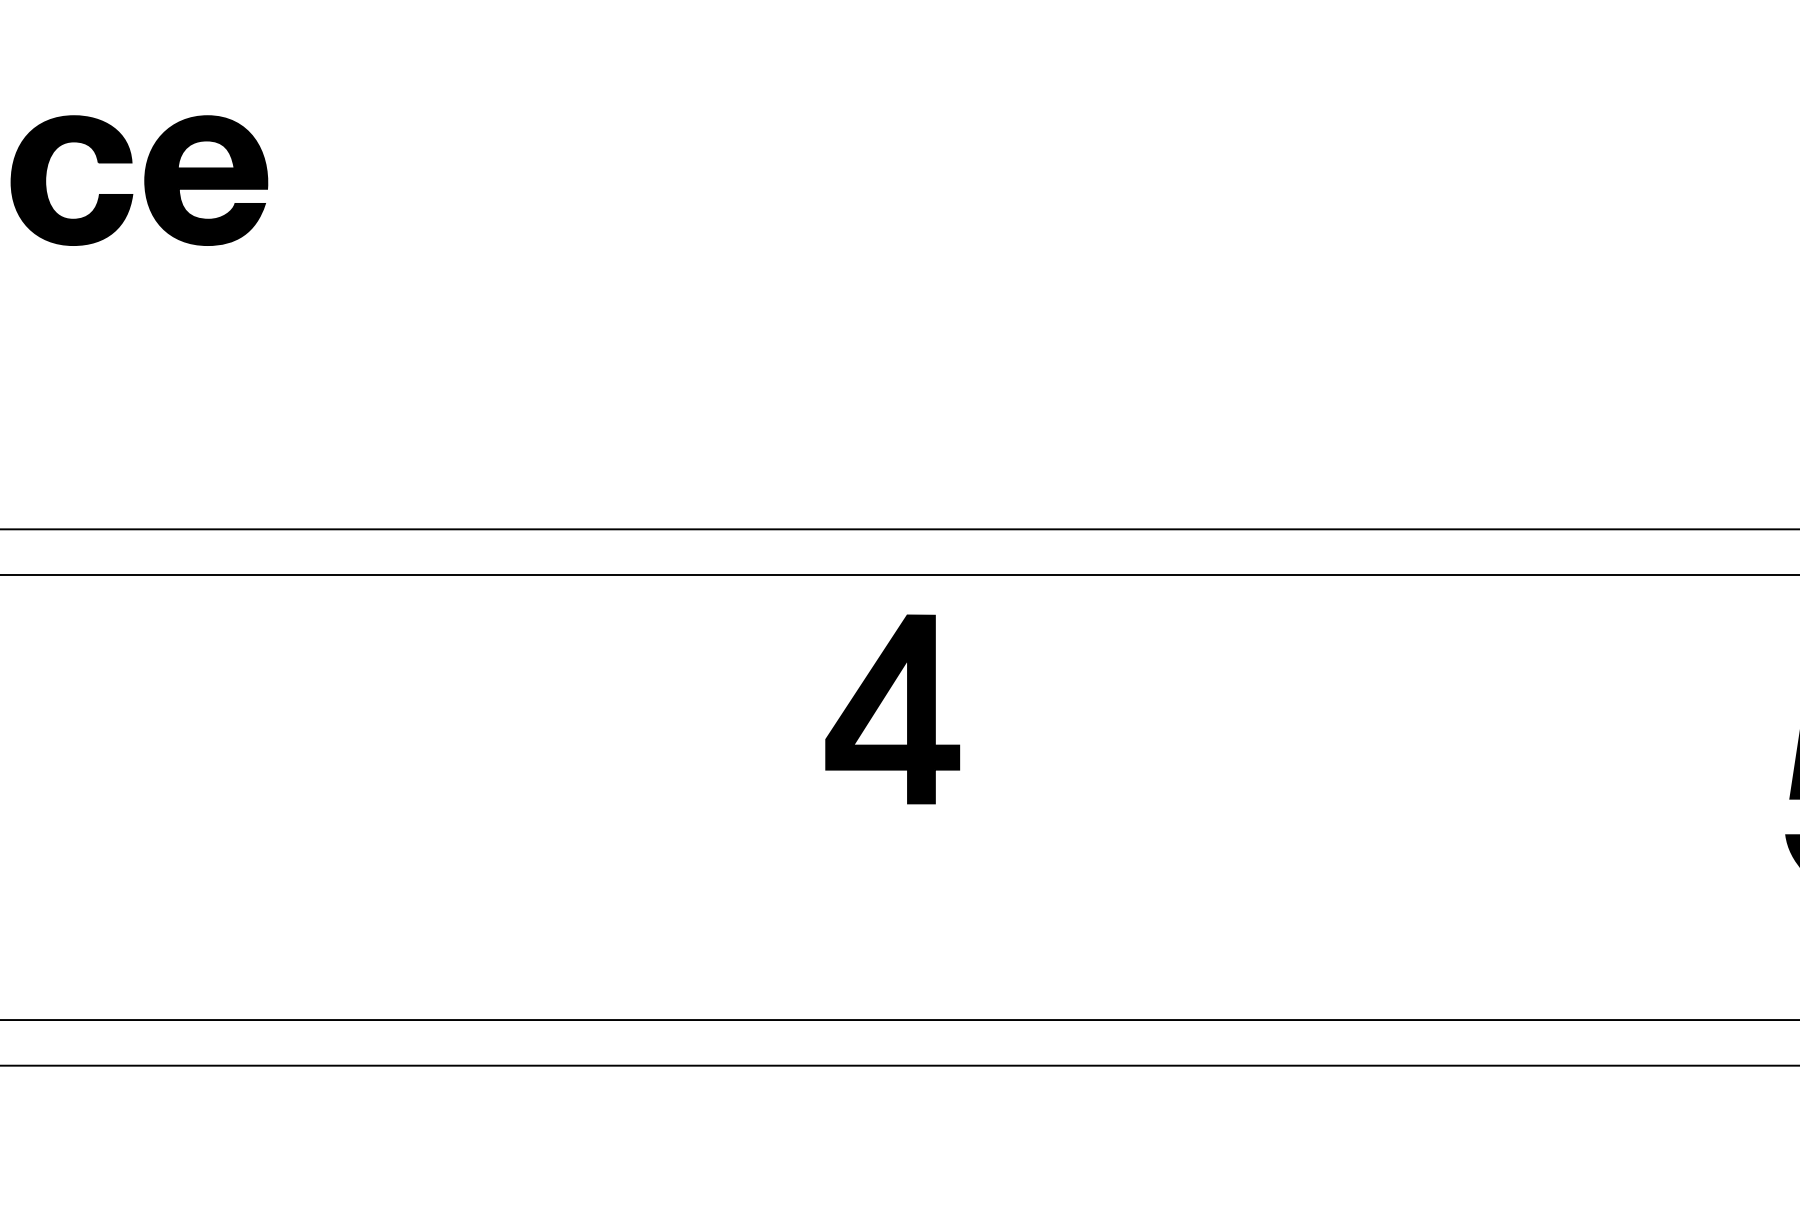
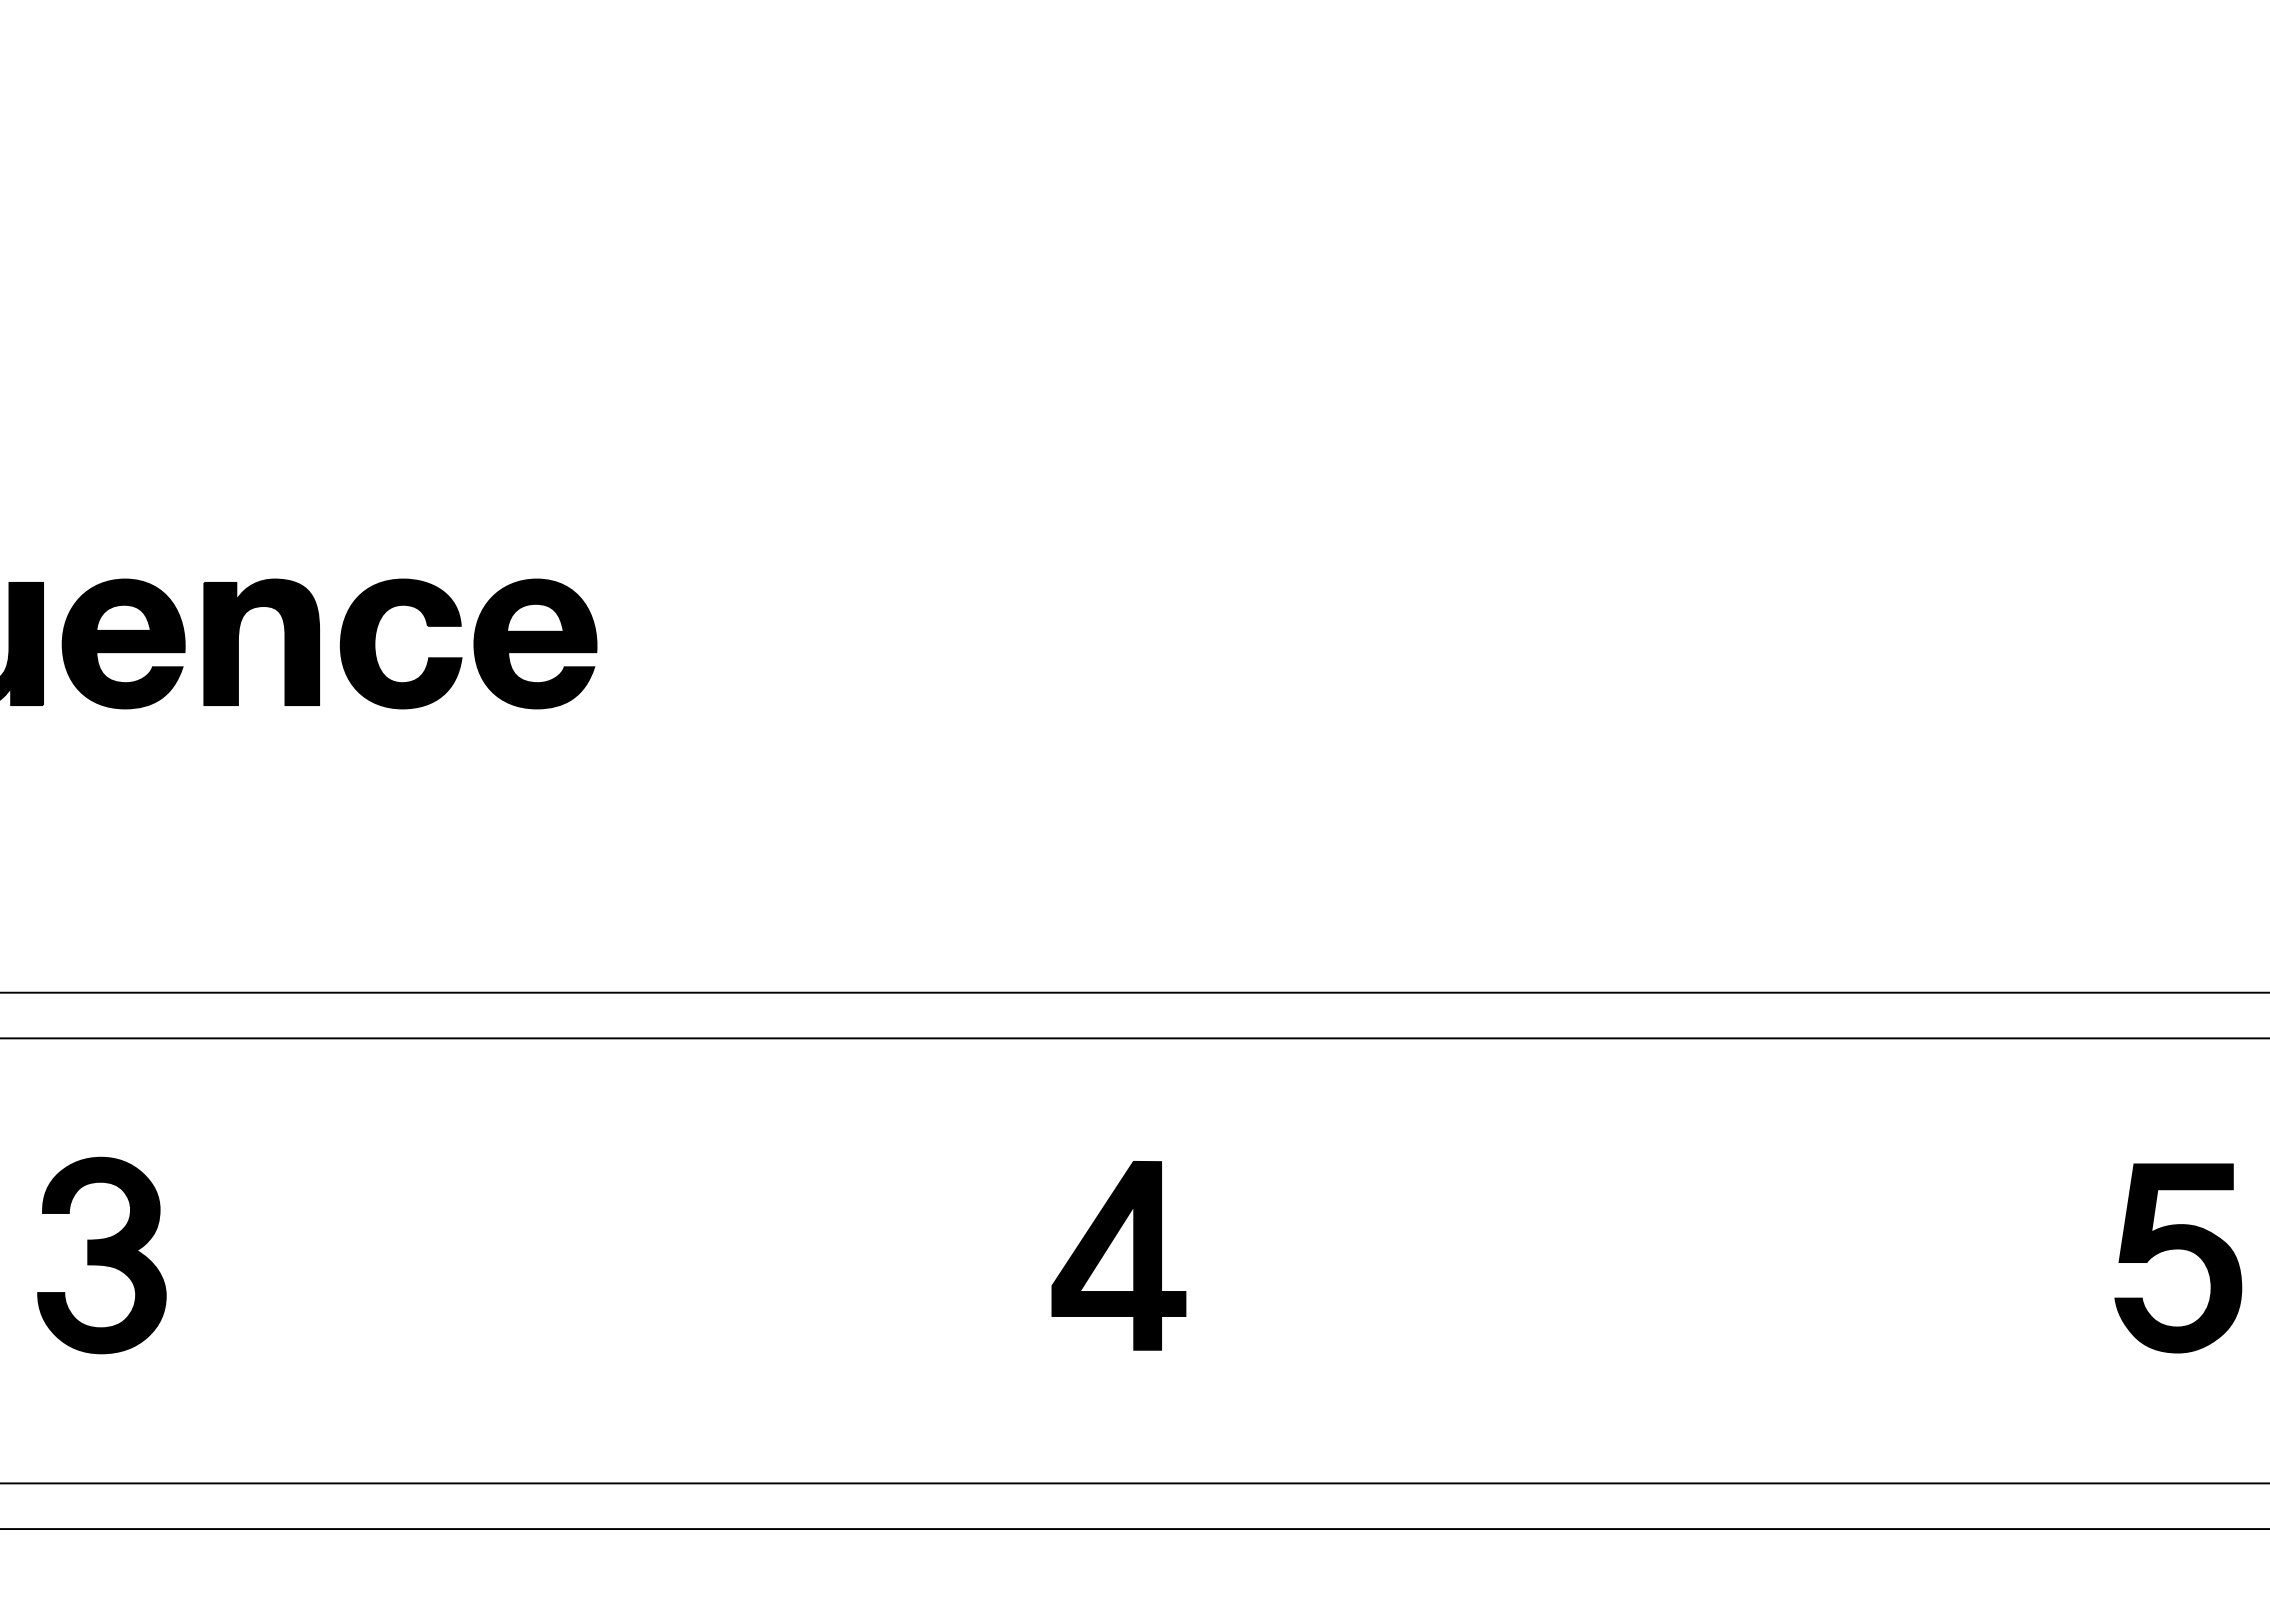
part: (892, 709) -> (1118, 1255), moved

